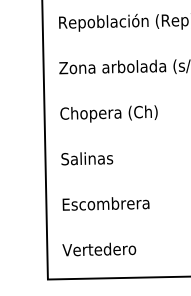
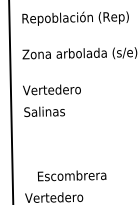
text: (108, 113) -> (61, 90), Chopera (Ch) -> Vertedero
text: (87, 158) -> (44, 111), moved
text: (105, 203) -> (71, 175), moved

